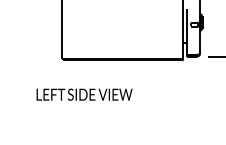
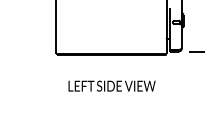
text: (84, 94) -> (112, 85), moved

